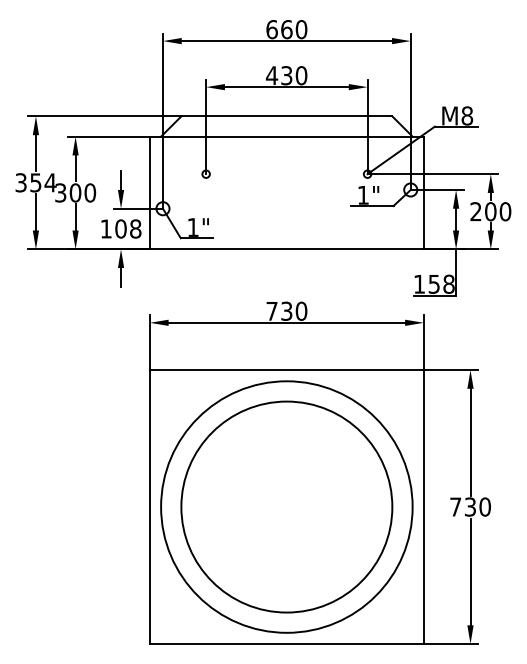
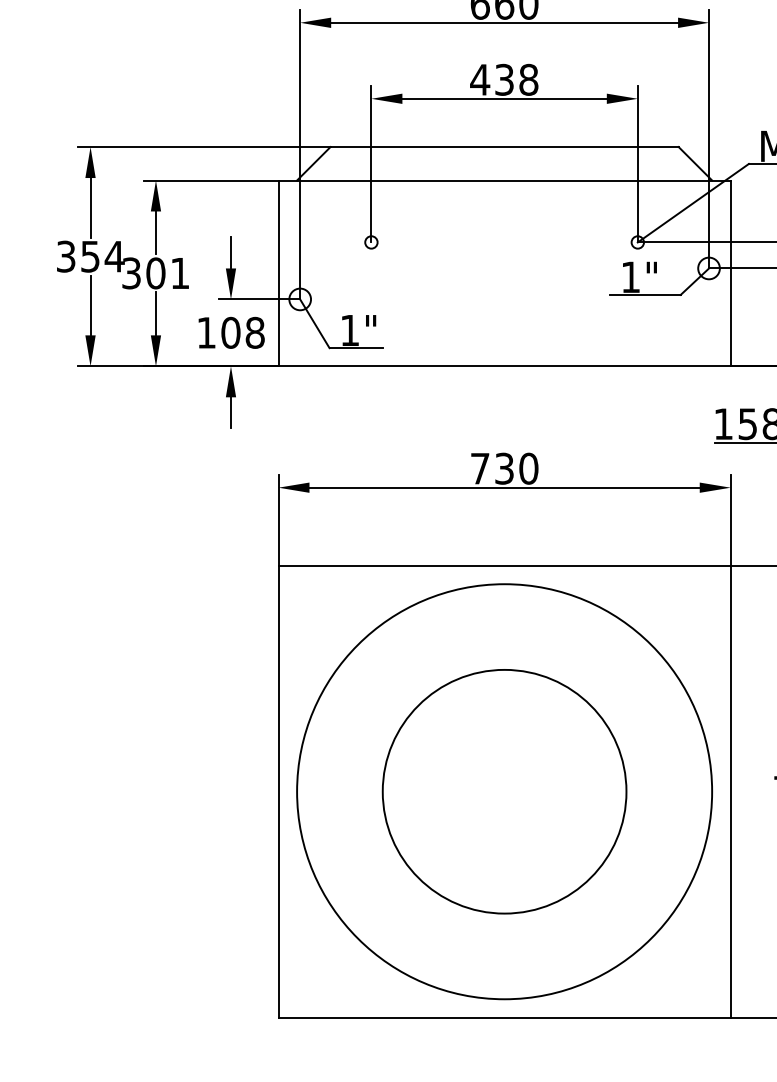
text: (301, 75) -> (528, 79), 430 -> 438
text: (90, 192) -> (180, 272), 300 -> 301
circle: (286, 506) -> (504, 790), size x0.7

